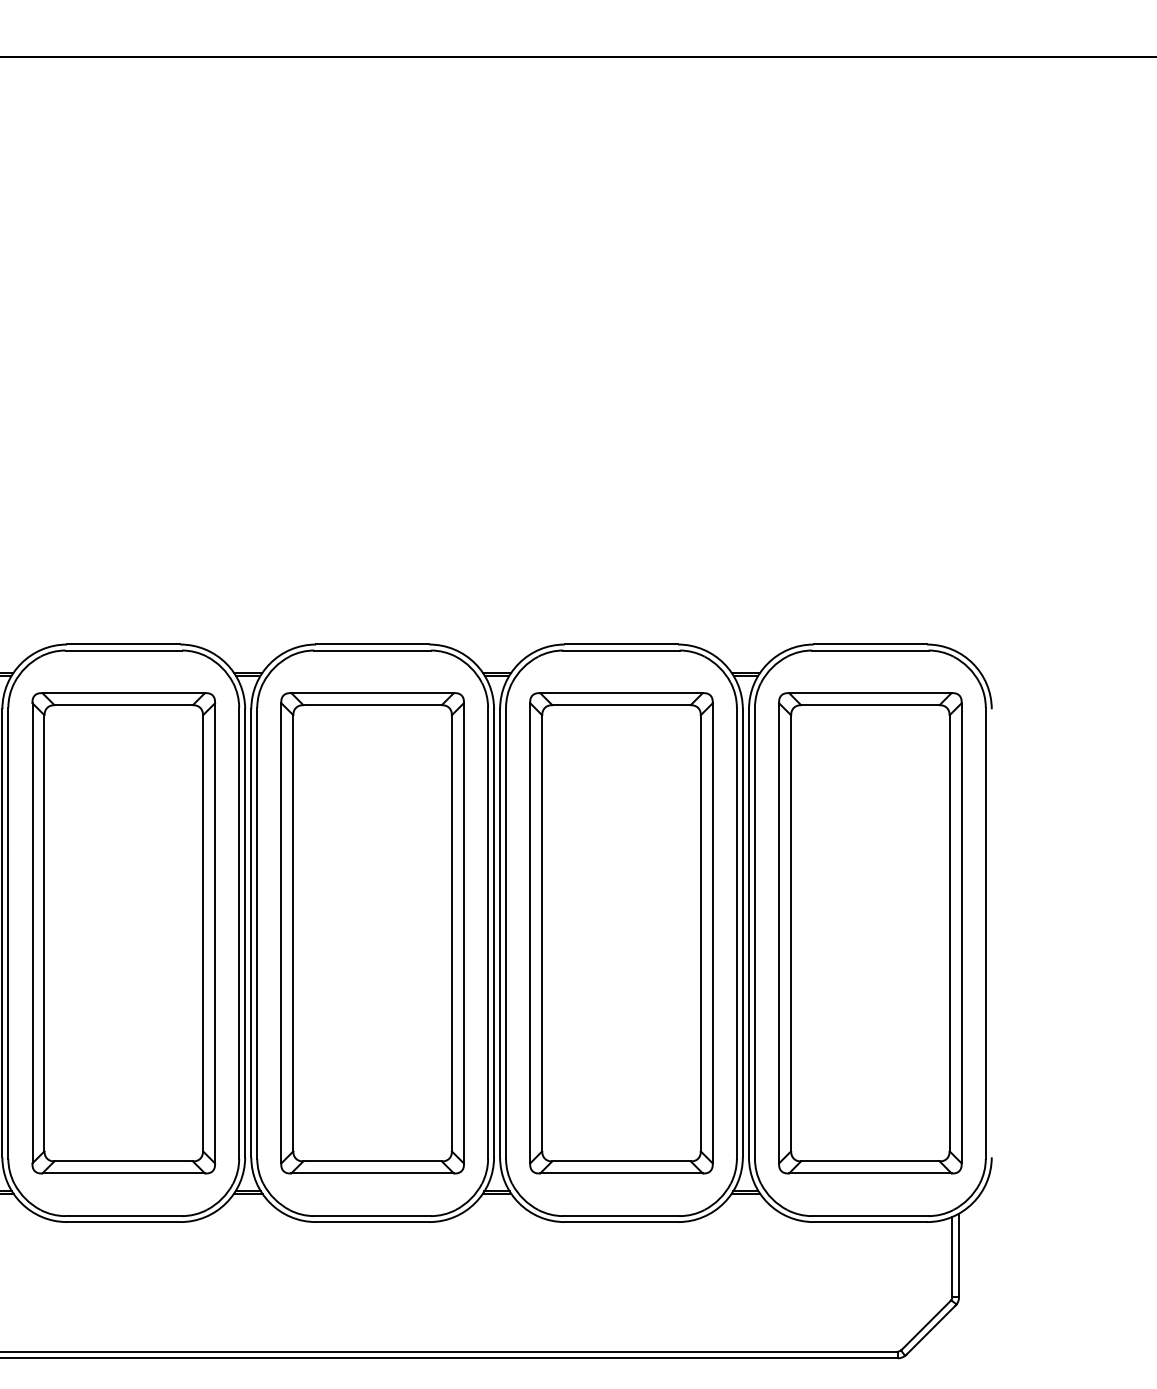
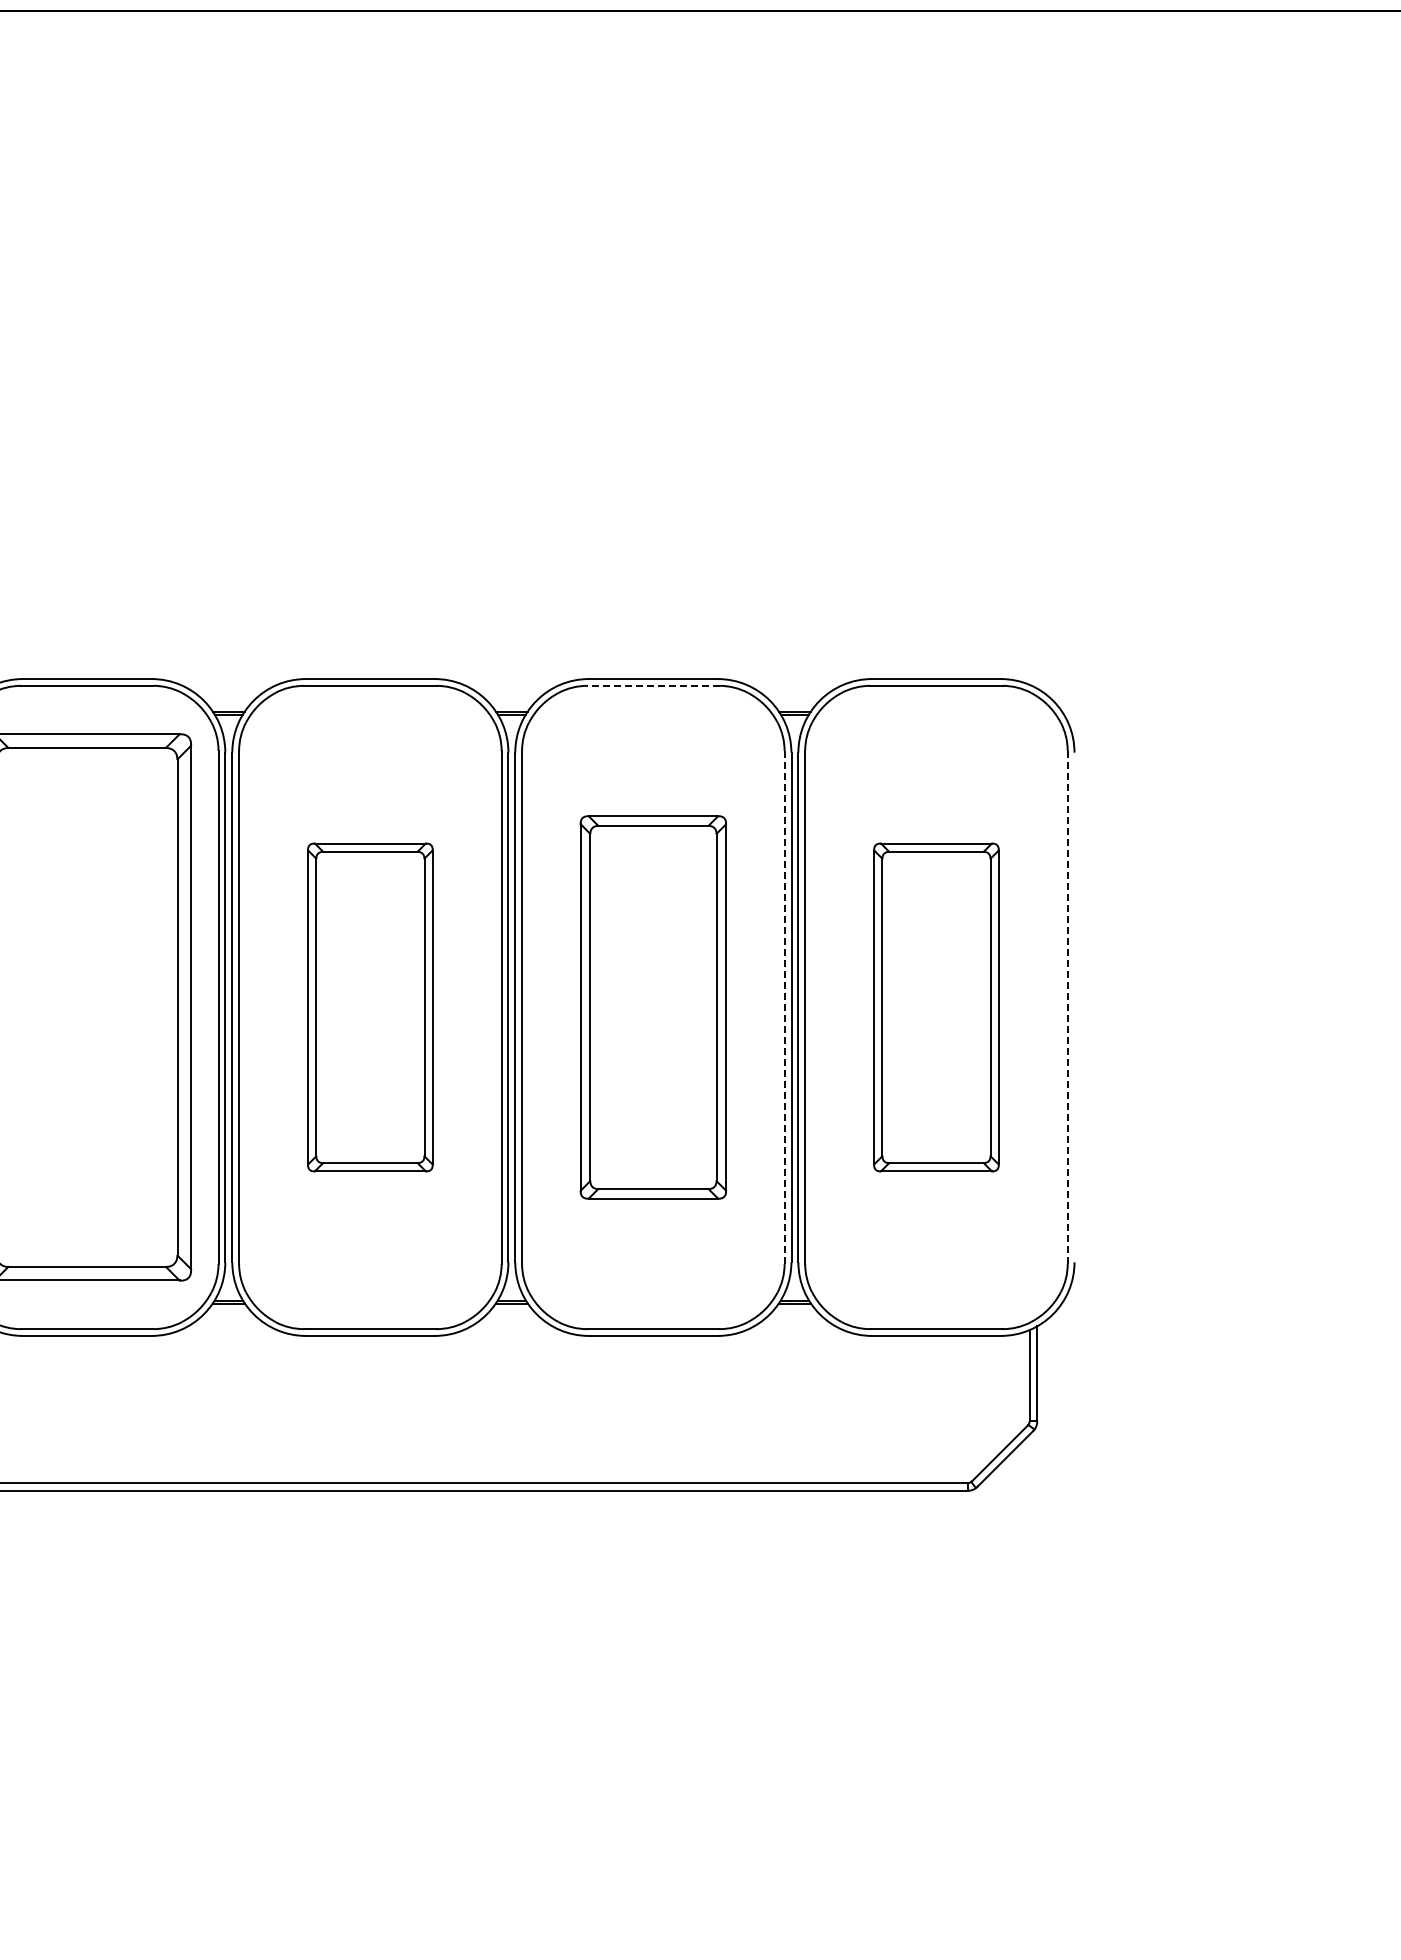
line: (620, 650) -> (652, 685), solid -> dashed
part: (372, 933) -> (370, 1007), size x0.6
part: (621, 933) -> (653, 1007), size x0.7
line: (736, 933) -> (784, 1007), solid -> dashed
part: (870, 933) -> (936, 1007), size x0.6
line: (985, 933) -> (1067, 1007), solid -> dashed

